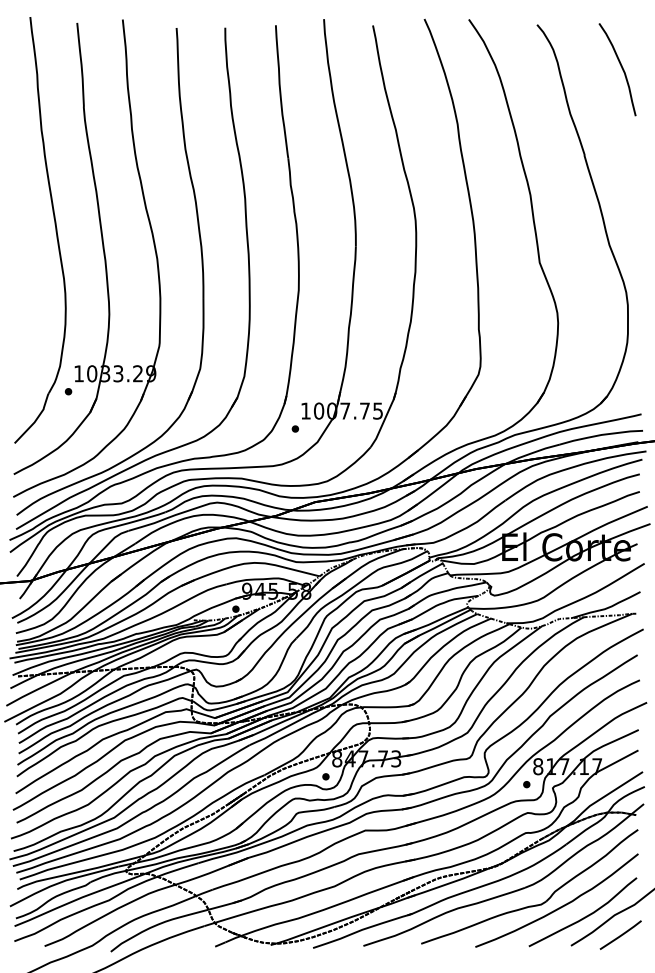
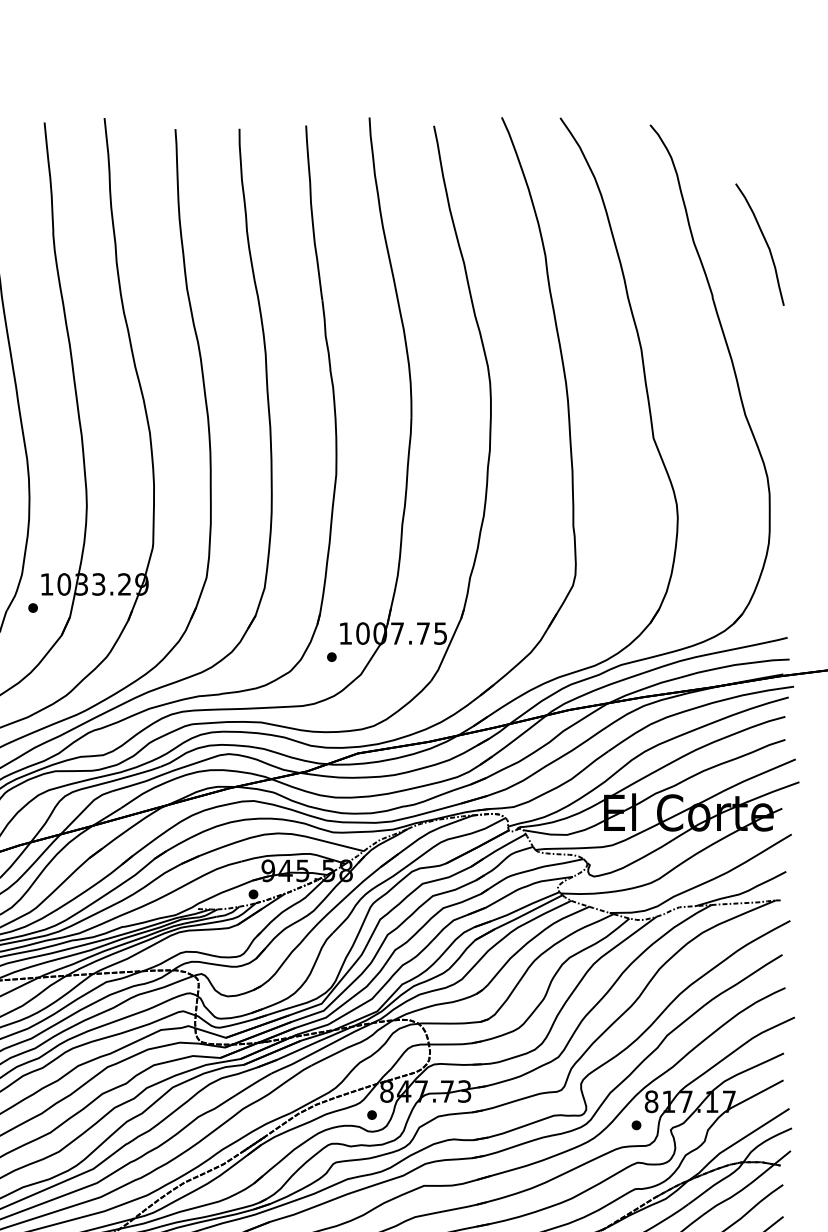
curve: (621, 68) -> (765, 243), moved

